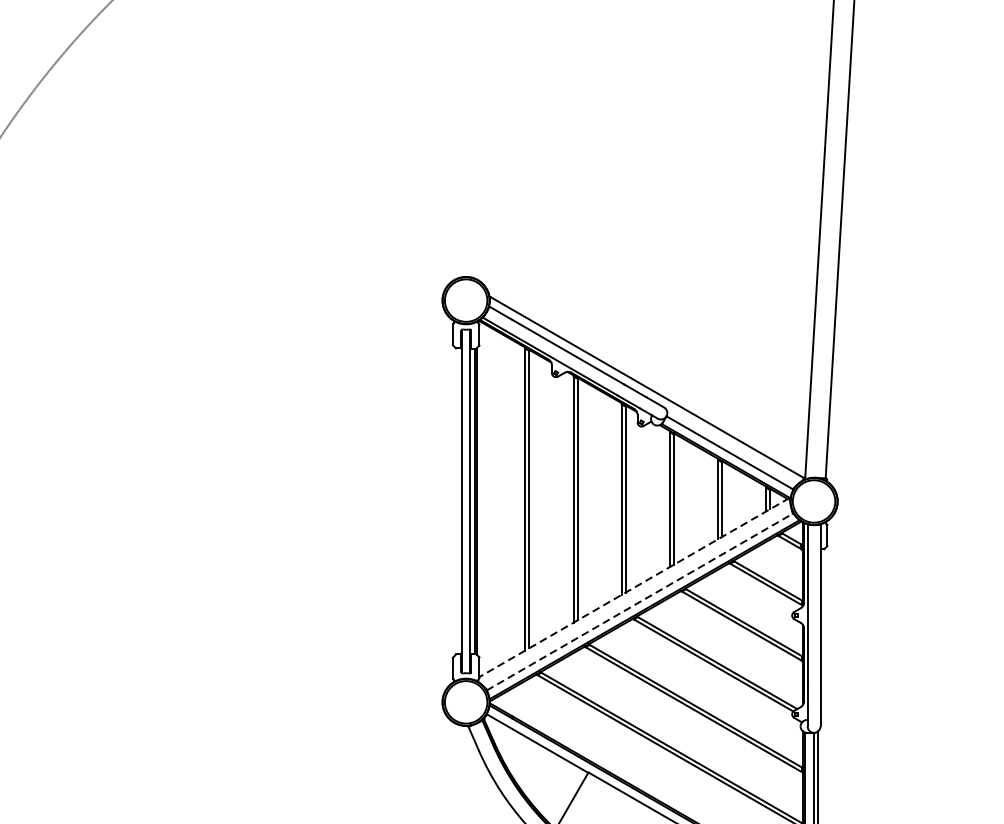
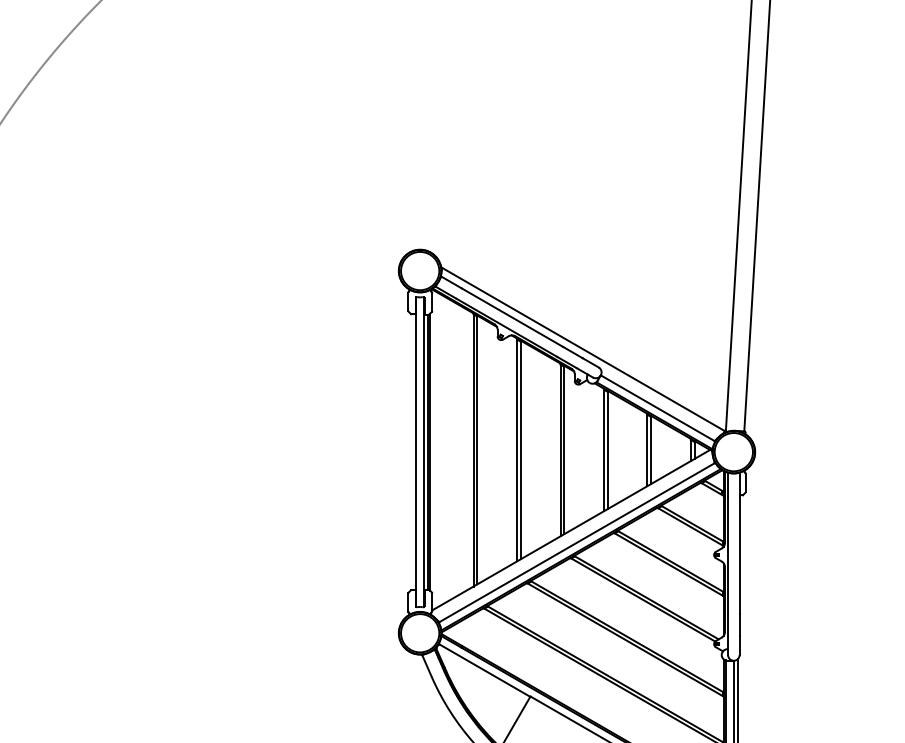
line: (633, 587) -> (571, 529), dashed -> solid
line: (640, 601) -> (577, 542), dashed -> solid

